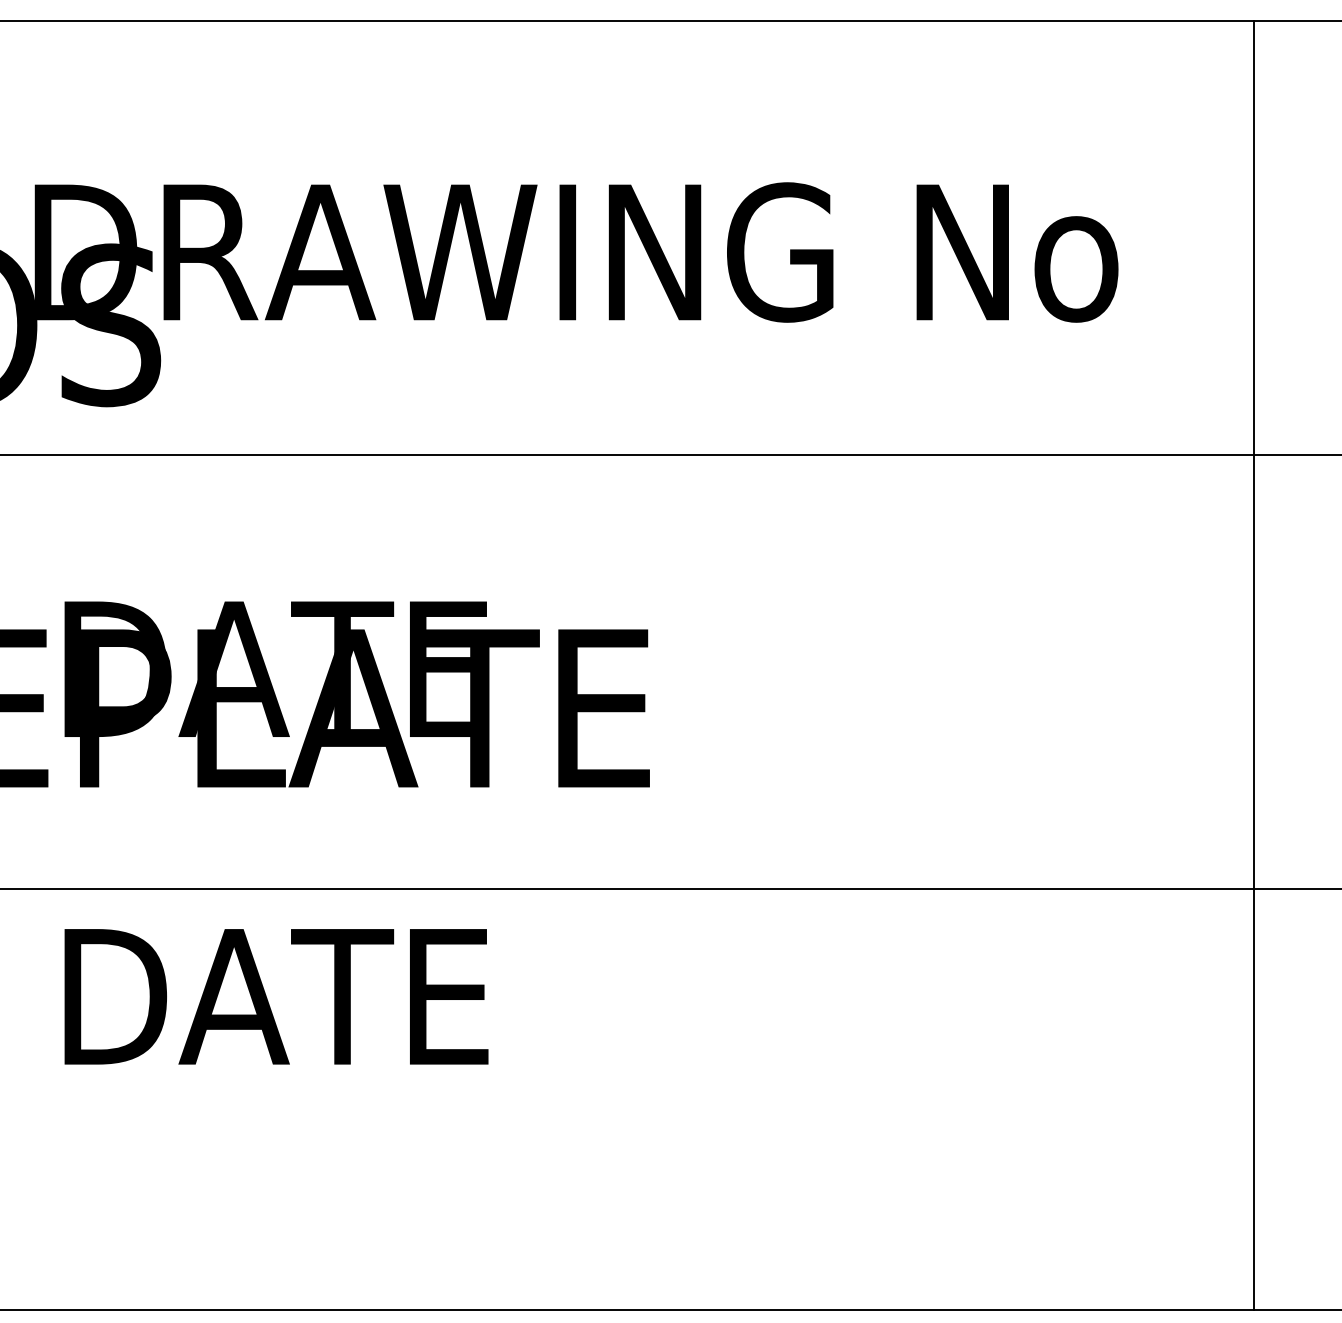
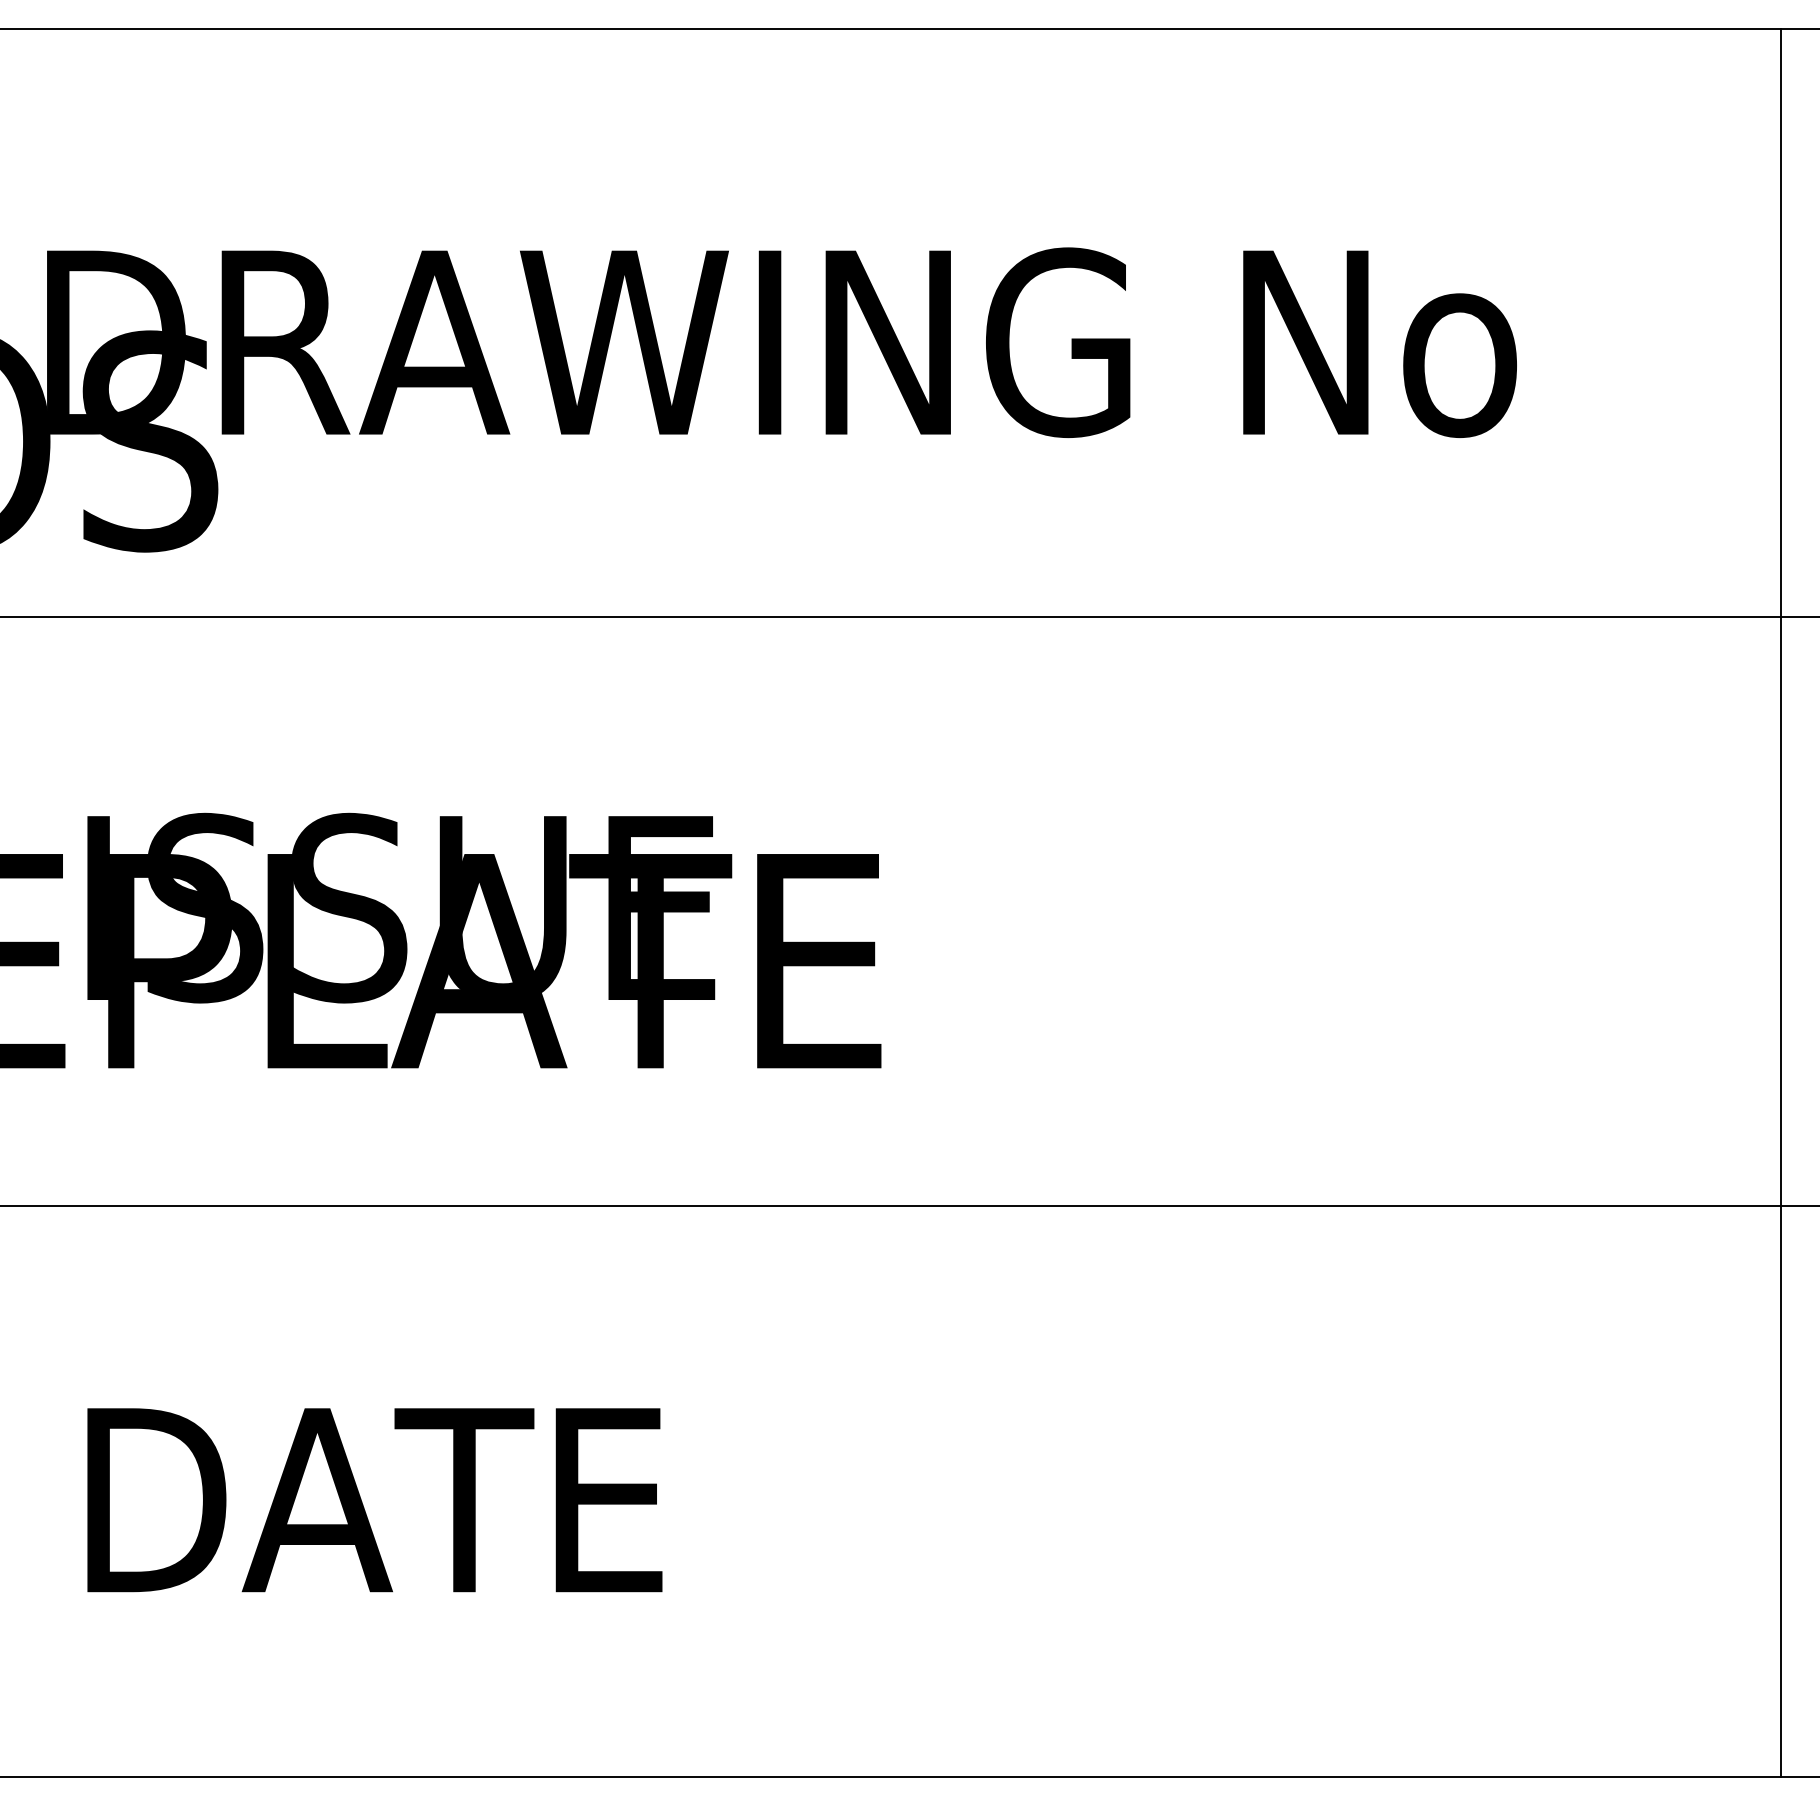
line: (1254, 665) -> (1781, 902), moved
text: (304, 669) -> (412, 908), DATE -> ISSUE
text: (276, 996) -> (374, 1499), moved

